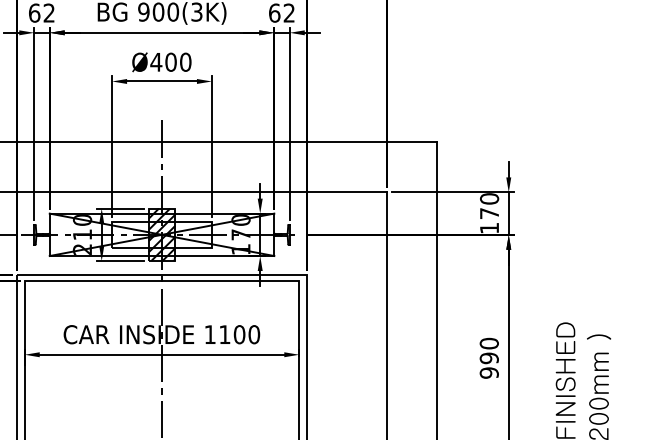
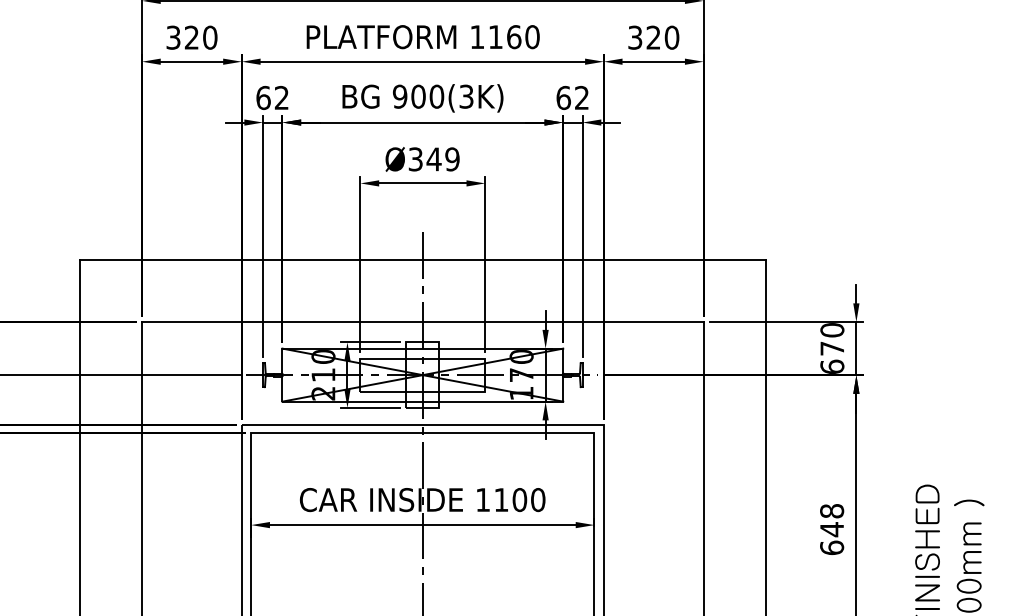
text: (170, 62) -> (433, 159), Ø400 -> Ø349
text: (489, 227) -> (832, 366), 170 -> 670
hatch: (161, 234) -> (422, 374), removed
text: (489, 358) -> (832, 529), 990 -> 648

